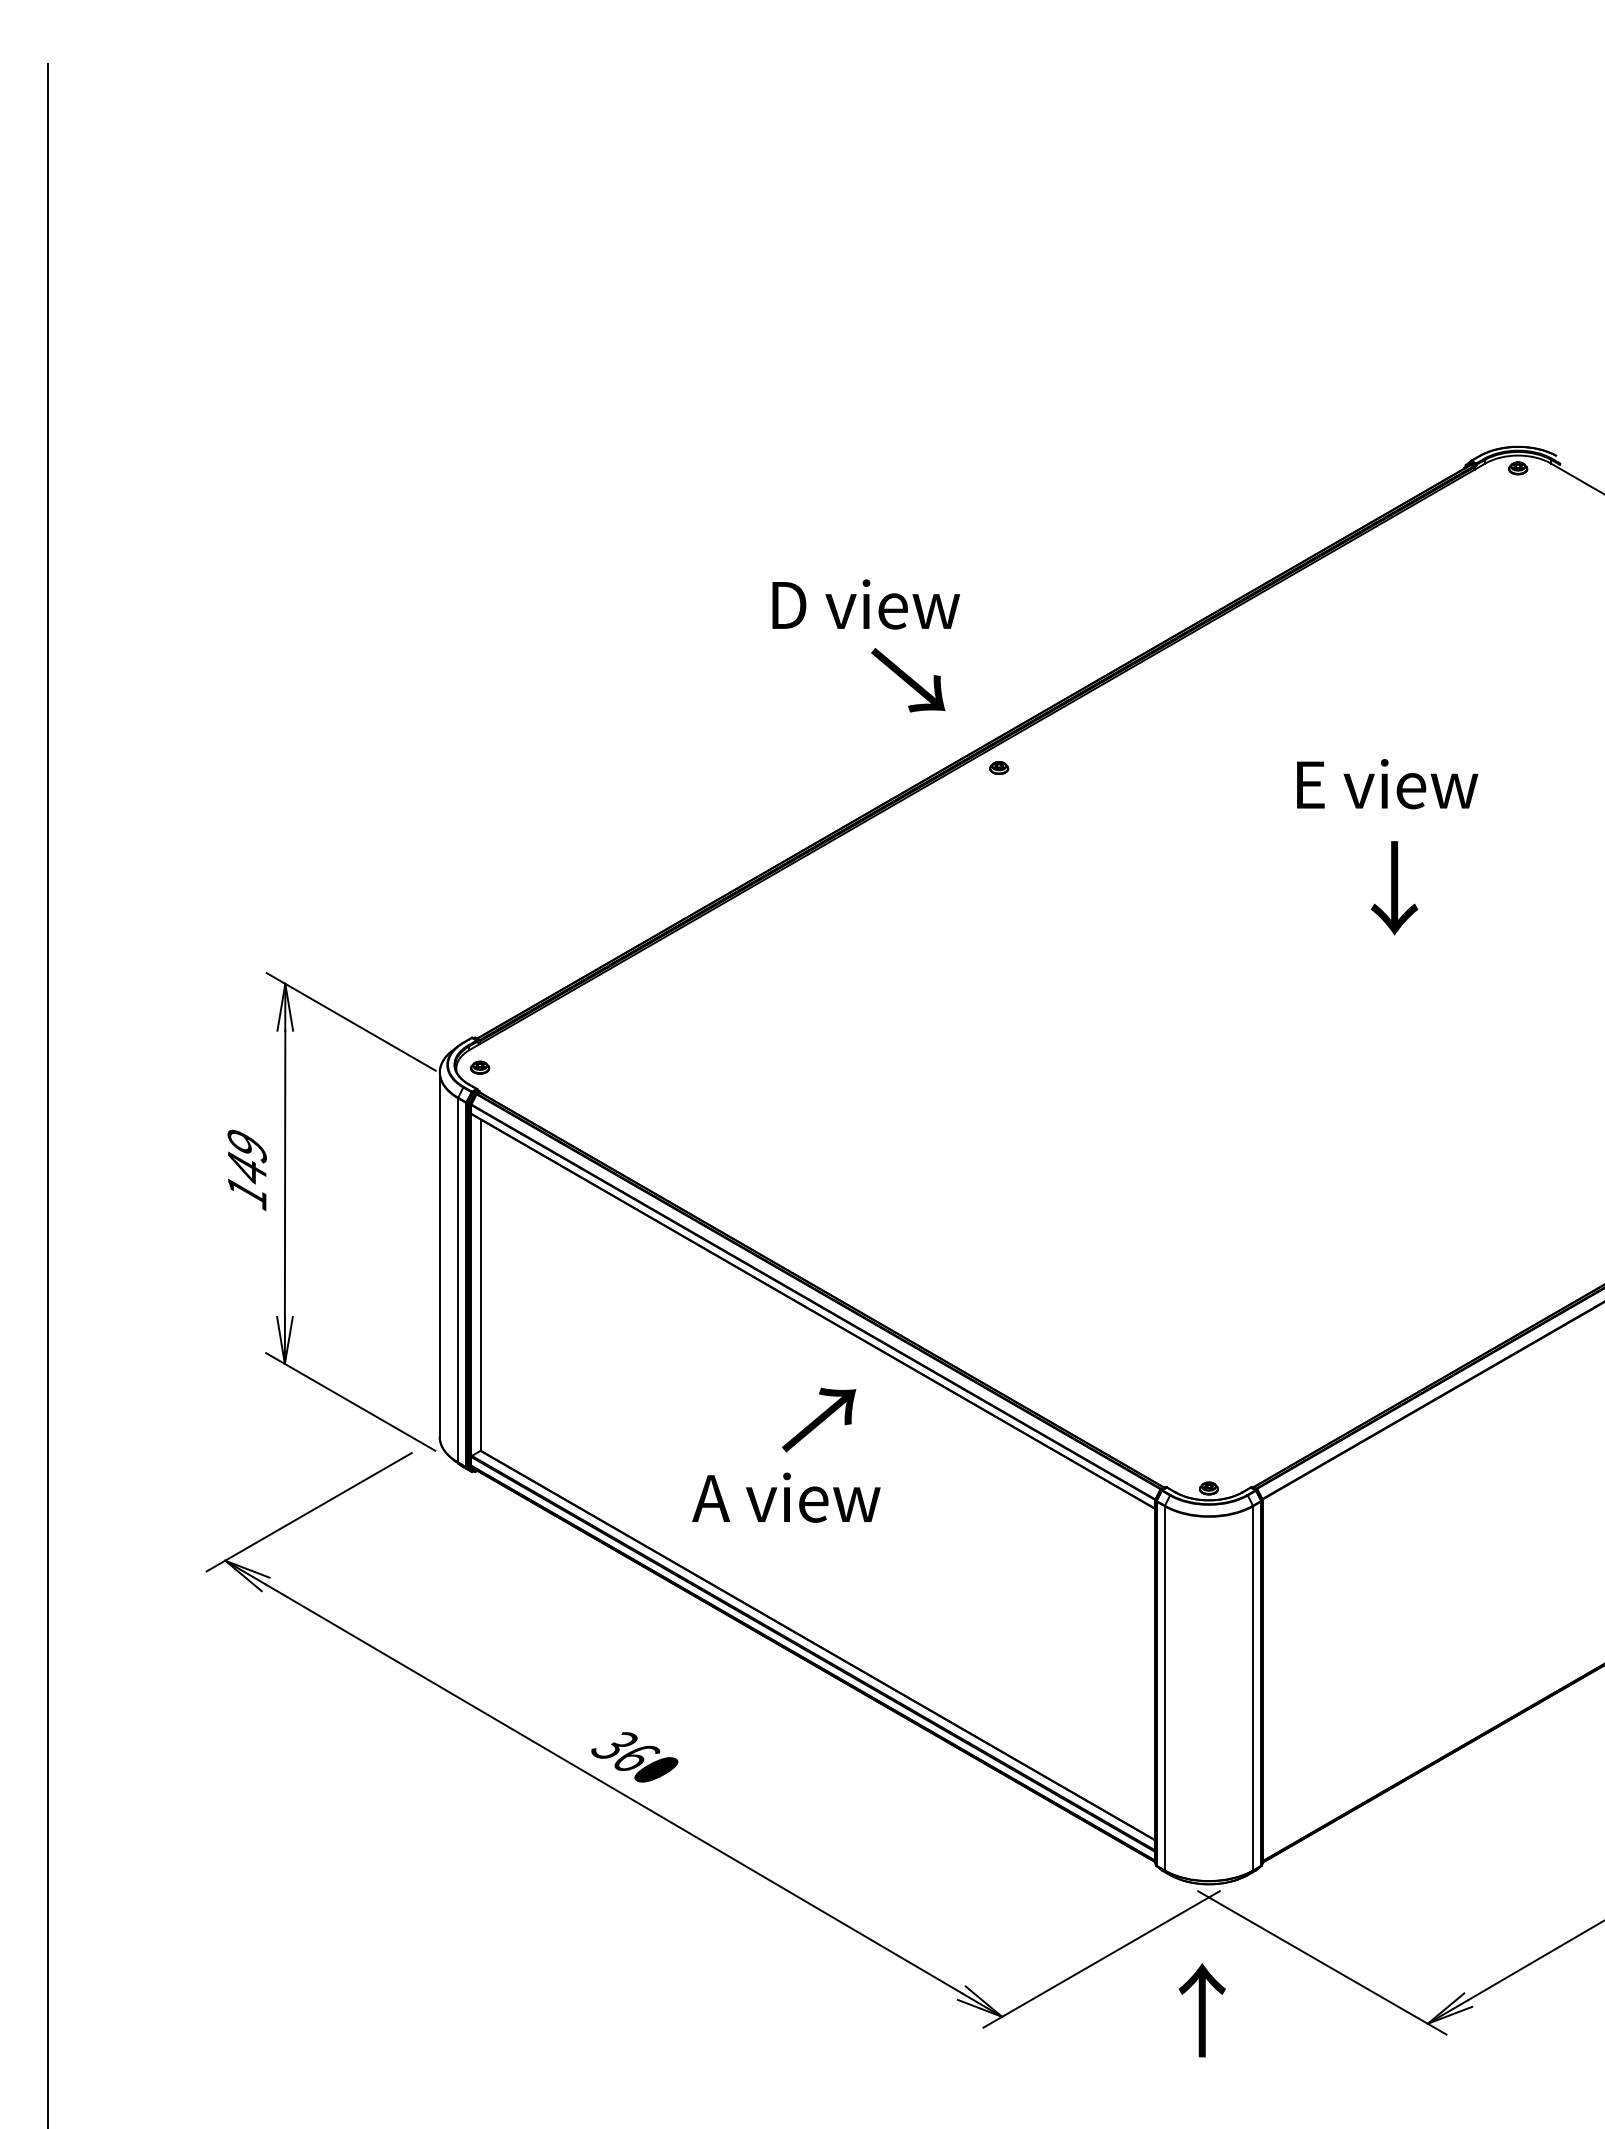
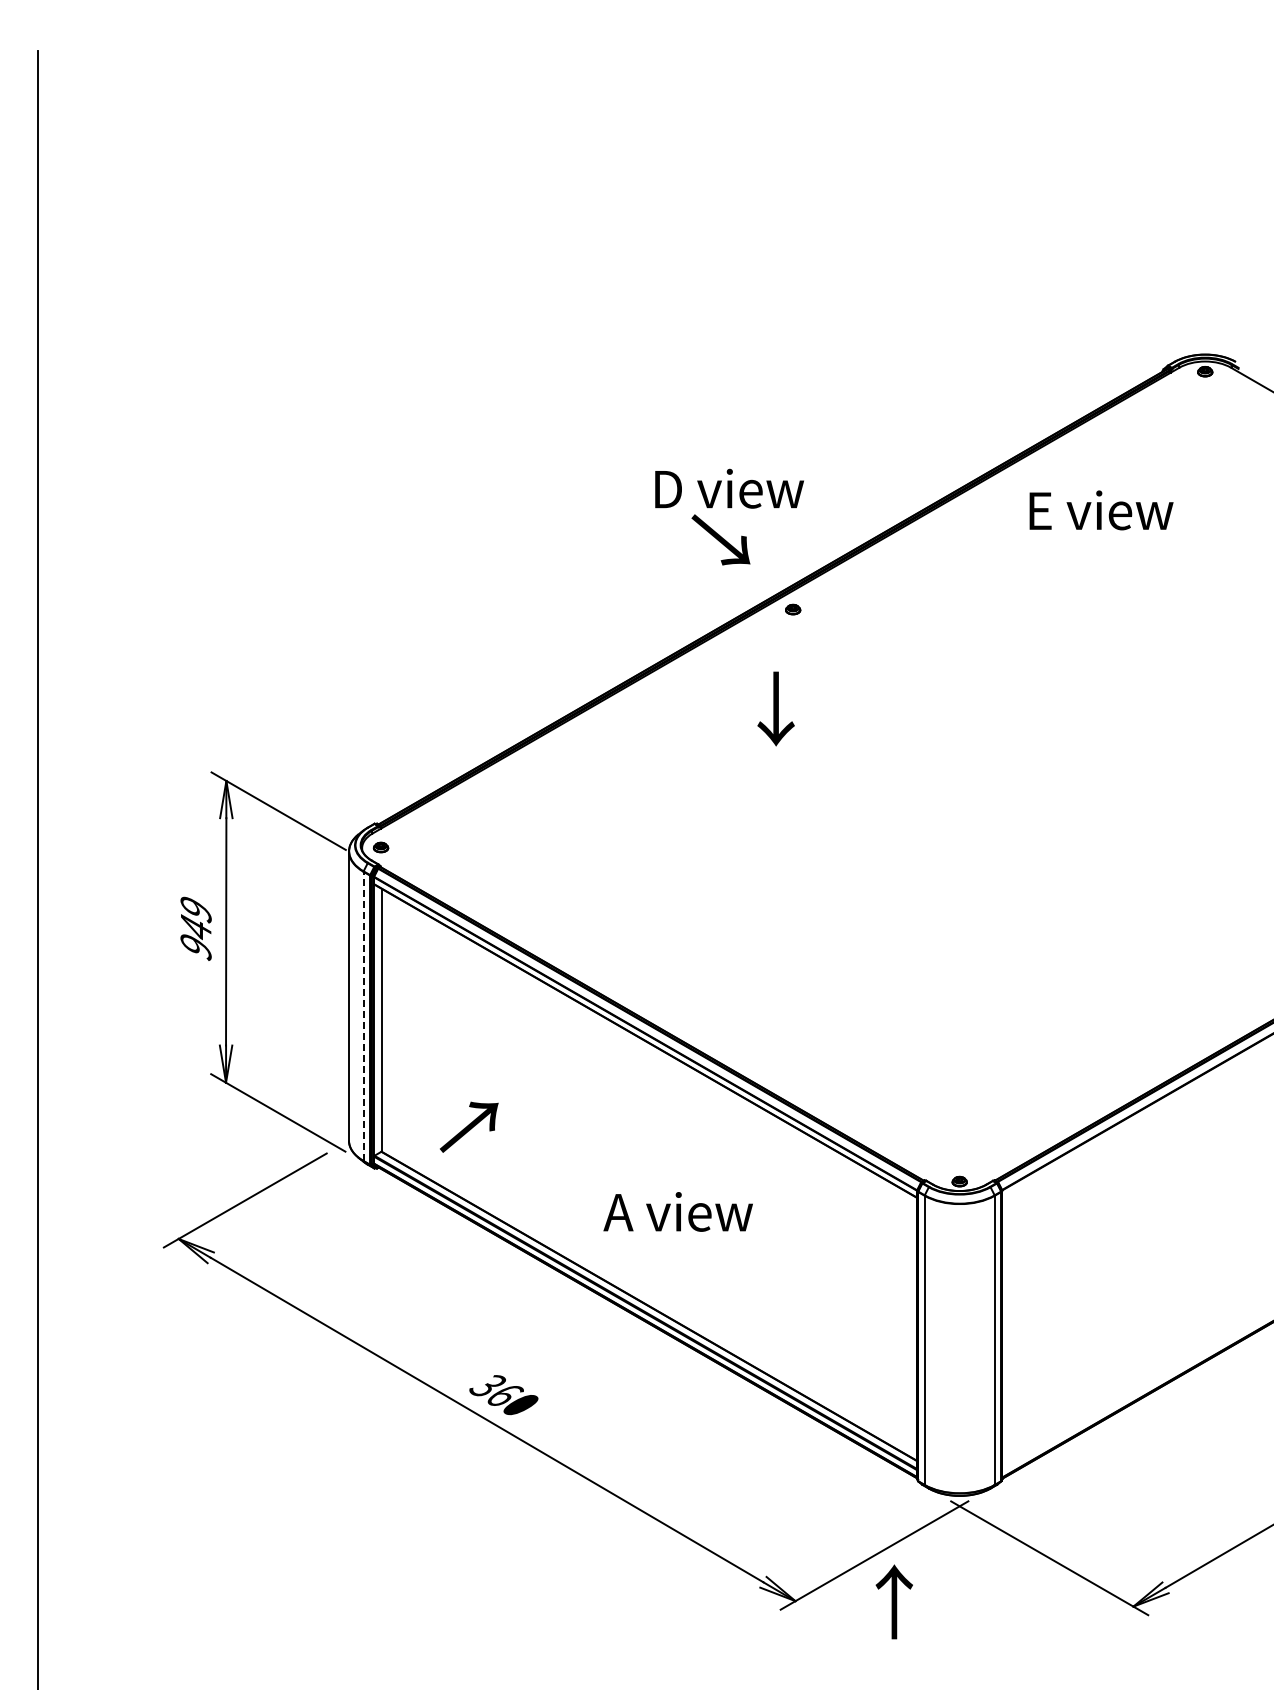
text: (866, 604) -> (729, 488), moved
text: (1387, 784) -> (1101, 510), moved
text: (1393, 887) -> (775, 708), moved
text: (246, 1193) -> (195, 947), 149 -> 949
line: (458, 1280) -> (363, 1016), solid -> dashed
text: (819, 1419) -> (469, 1126), moved
text: (785, 1497) -> (677, 1211), moved
text: (1201, 2009) -> (893, 1601), moved

